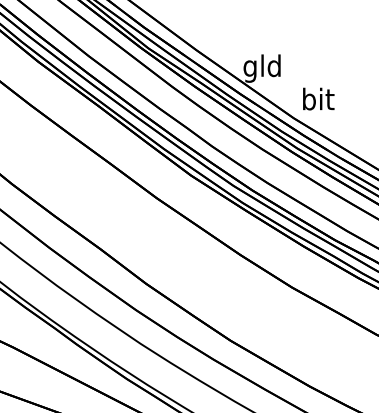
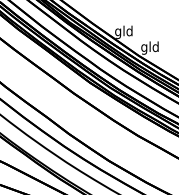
text: (316, 100) -> (149, 47), bit -> gld

